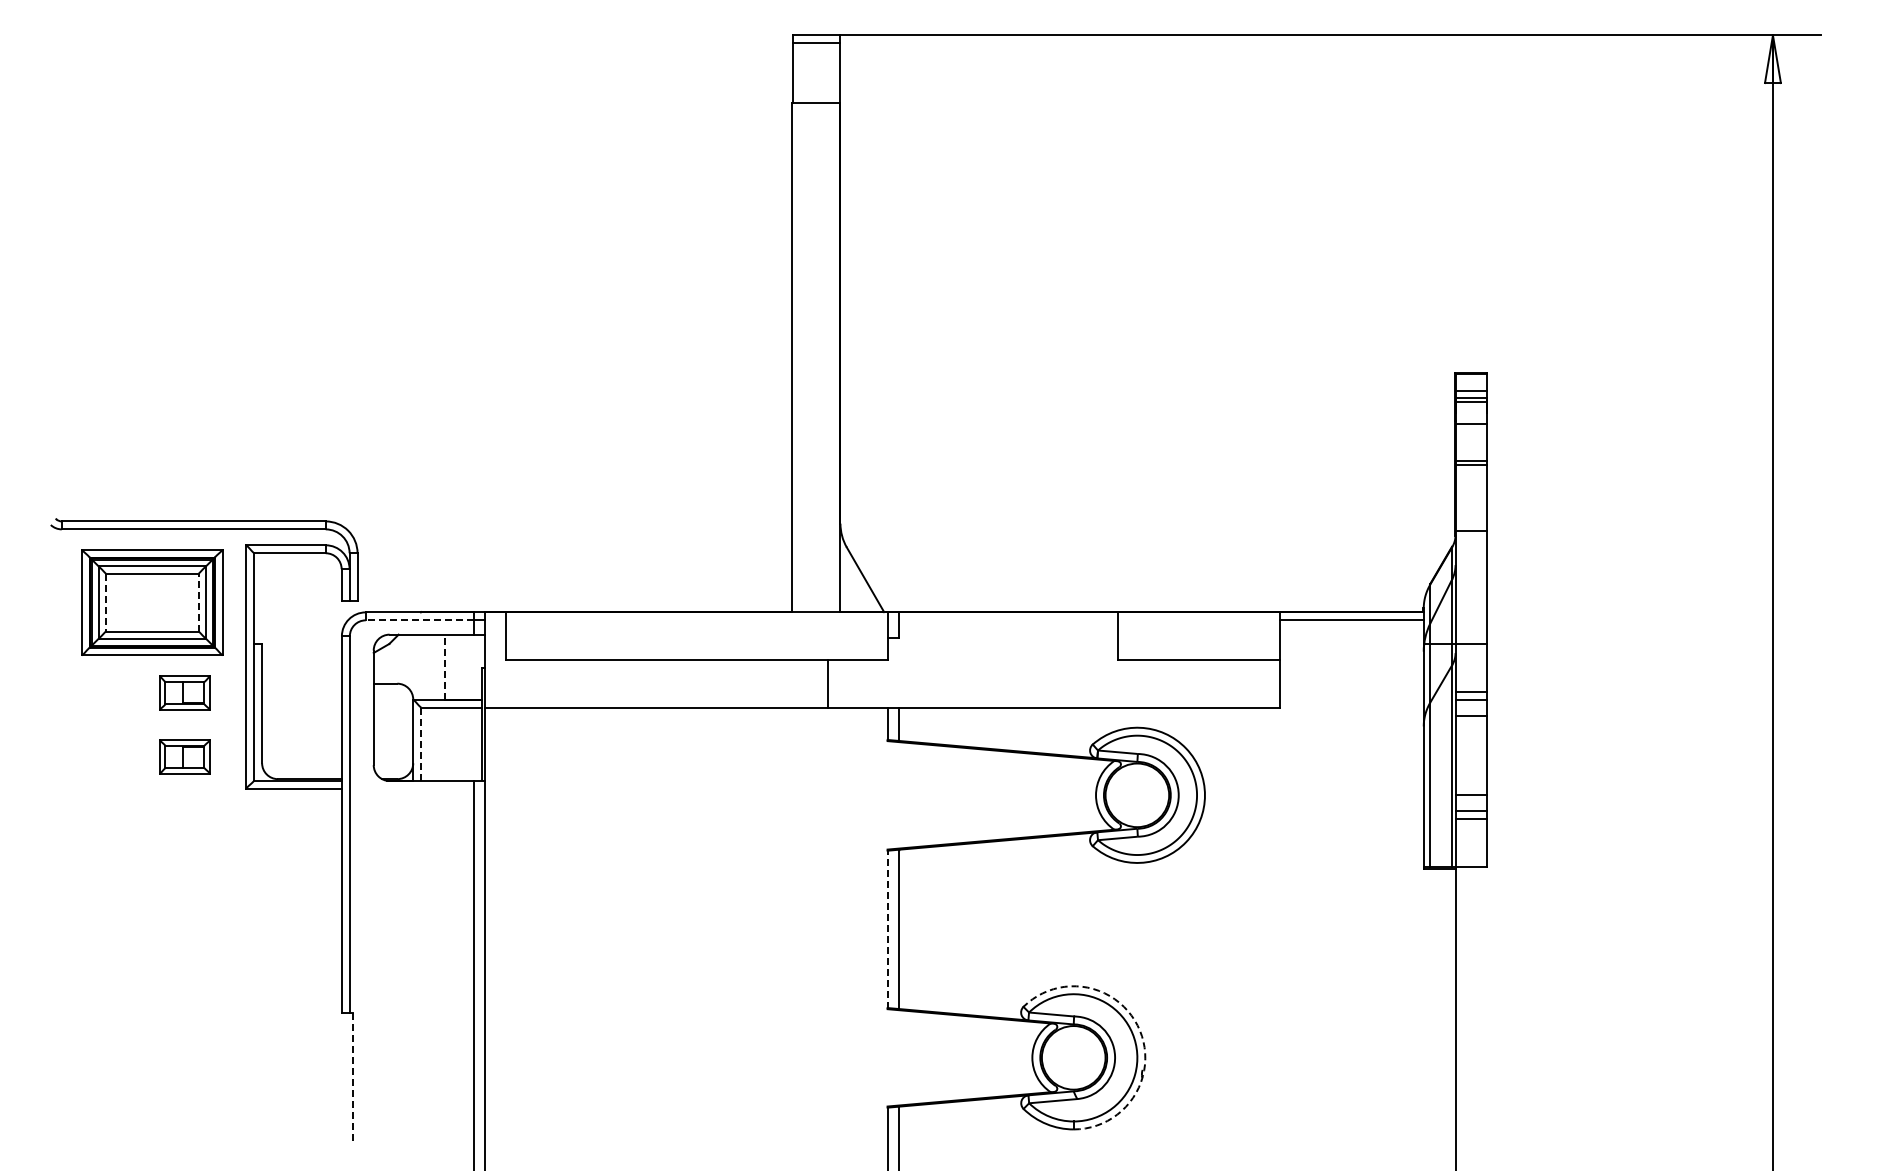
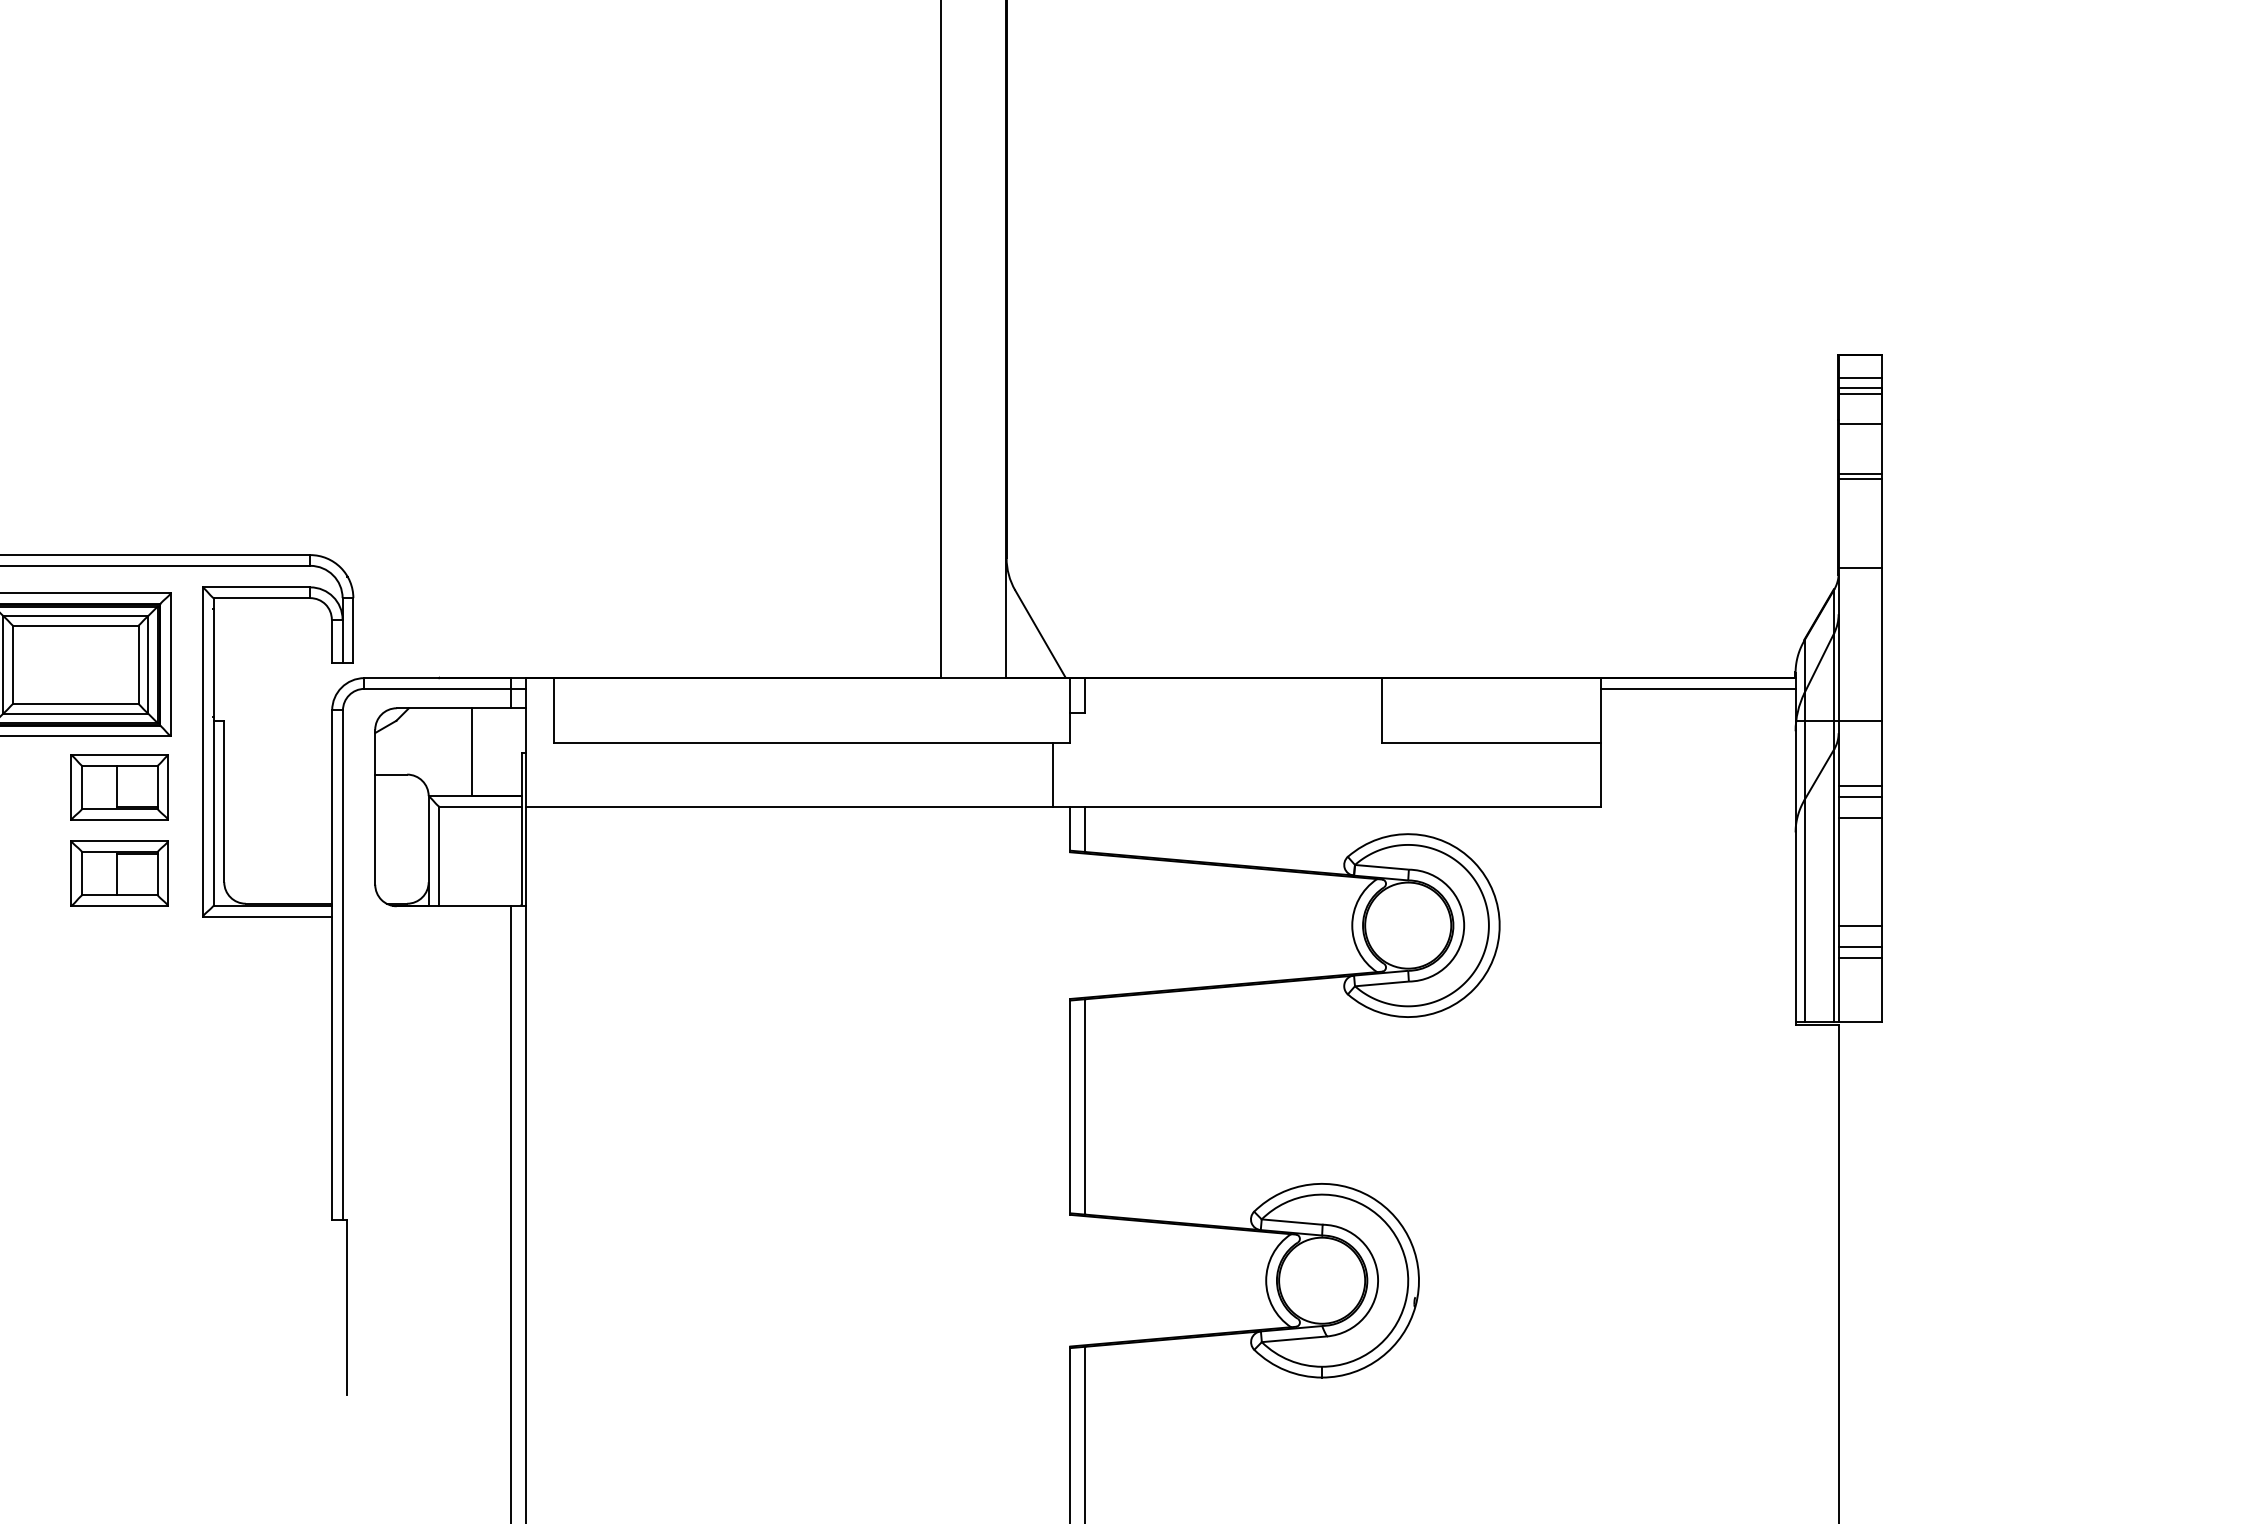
line: (105, 602) -> (12, 664), dashed -> solid
line: (198, 602) -> (138, 664), dashed -> solid
line: (419, 620) -> (437, 689), dashed -> solid
line: (445, 666) -> (472, 751), dashed -> solid
line: (827, 683) -> (1052, 774), moved
part: (184, 692) -> (119, 786), size x1.43
line: (421, 744) -> (439, 856), dashed -> solid
part: (184, 756) -> (119, 873), size x1.43
line: (887, 929) -> (1070, 1107), dashed -> solid
arc: (1139, 1030) -> (1411, 1243), dashed -> solid
line: (353, 1078) -> (347, 1308), dashed -> solid

